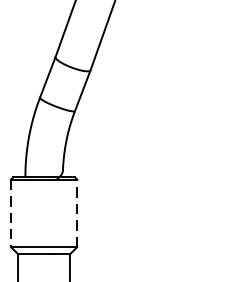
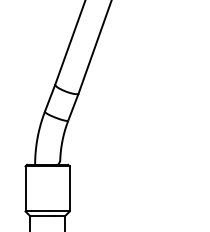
line: (10, 212) -> (25, 188), dashed -> solid
line: (76, 212) -> (69, 188), dashed -> solid

